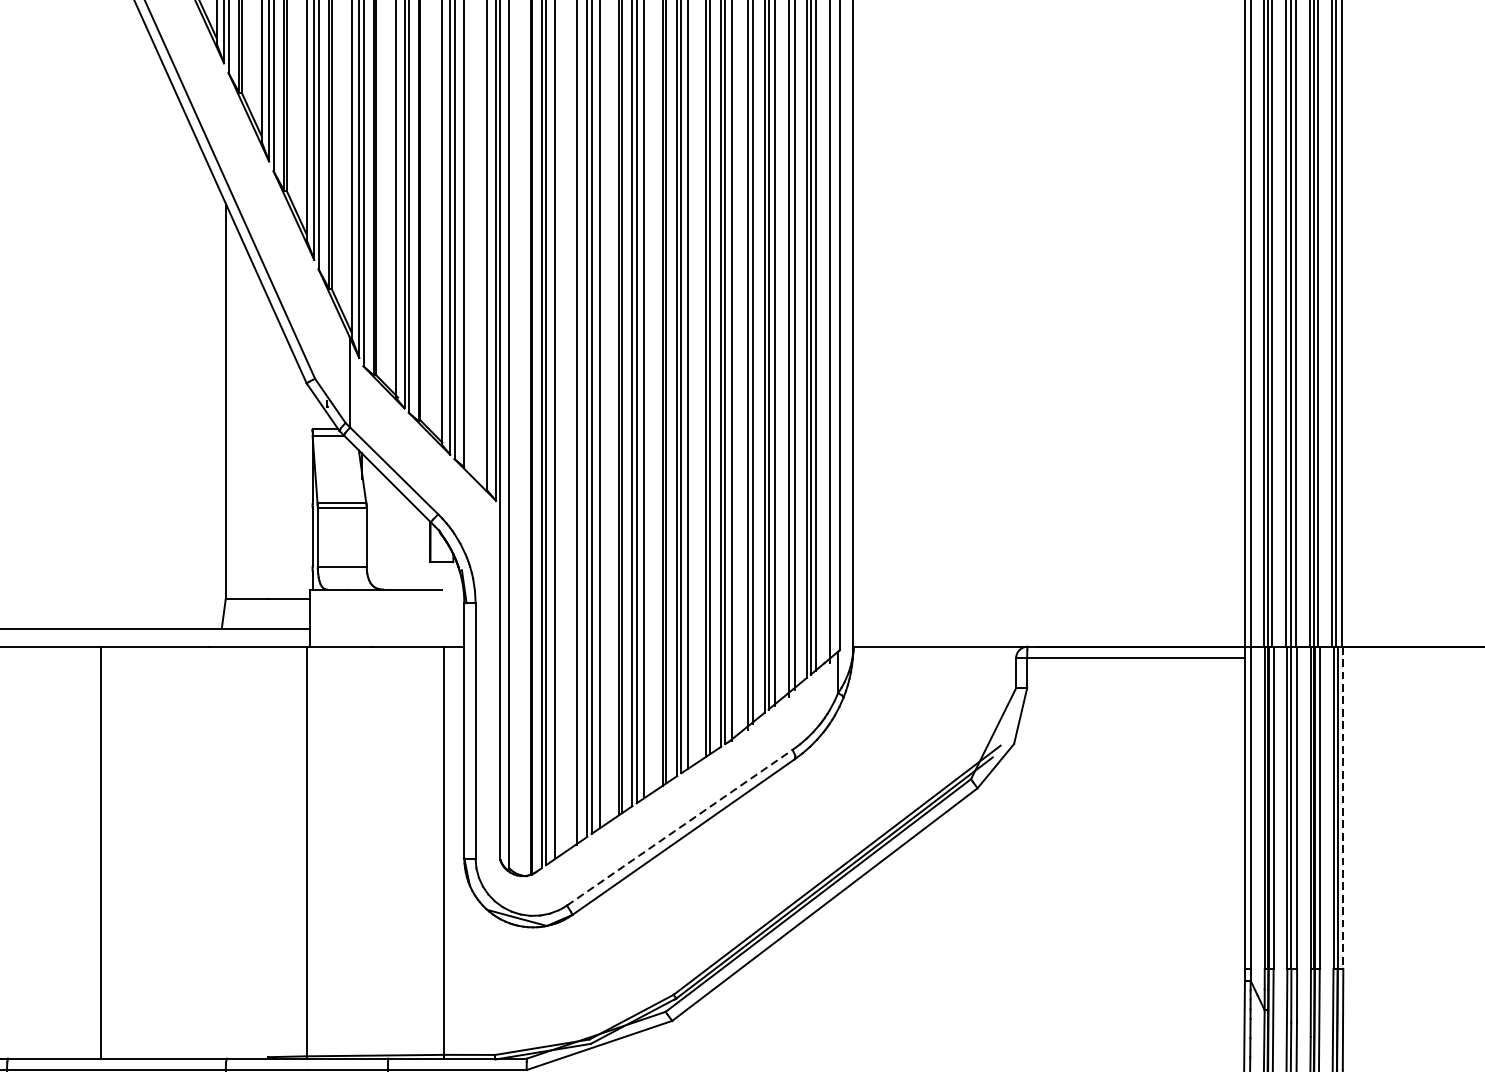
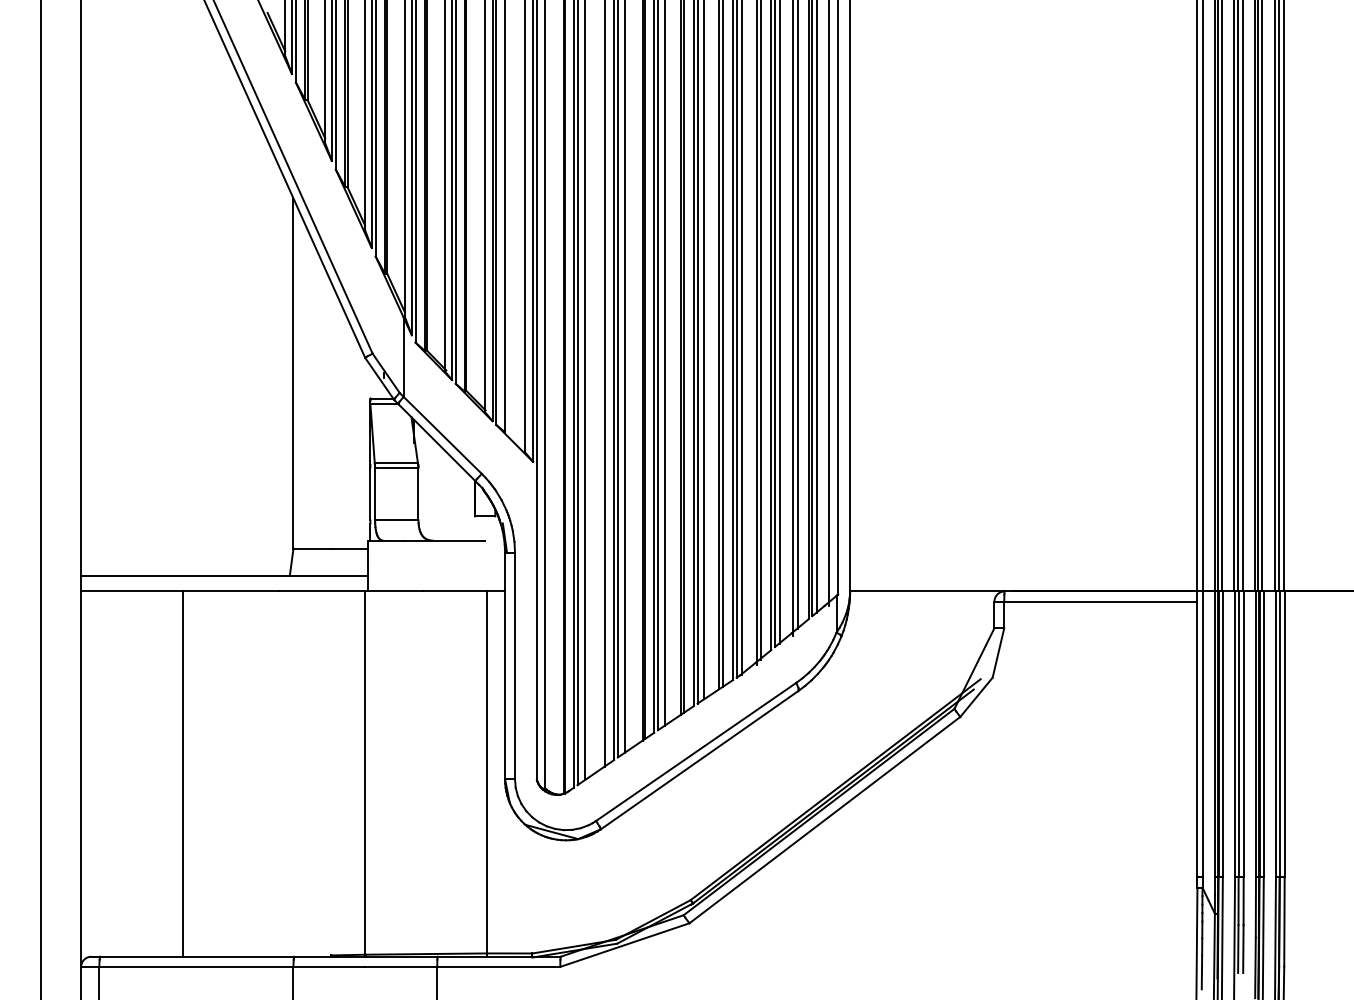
line: (1343, 808) -> (1284, 734), dashed -> solid
line: (680, 827) -> (696, 751), dashed -> solid

